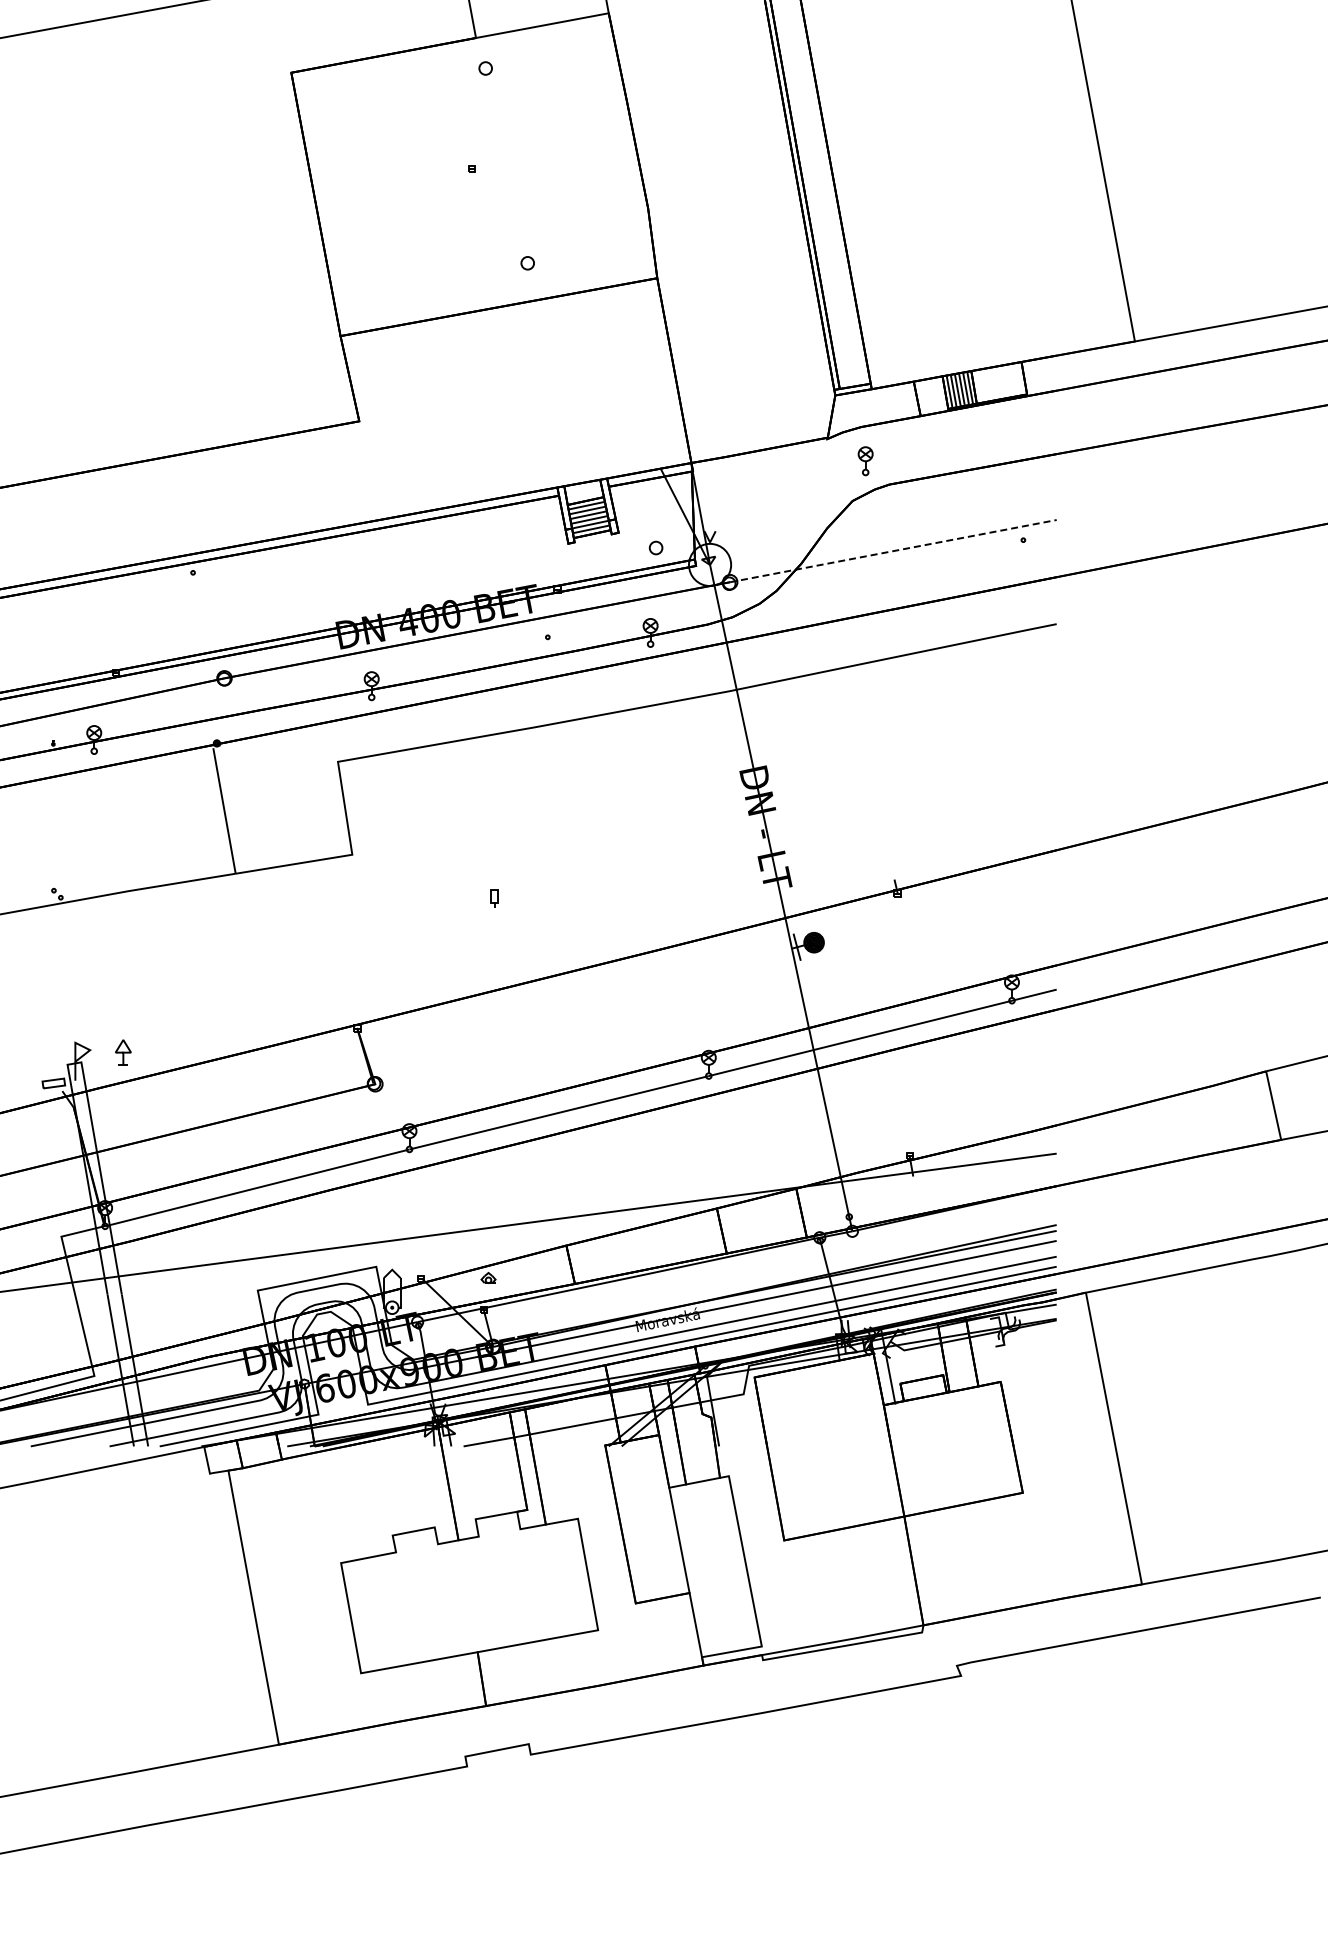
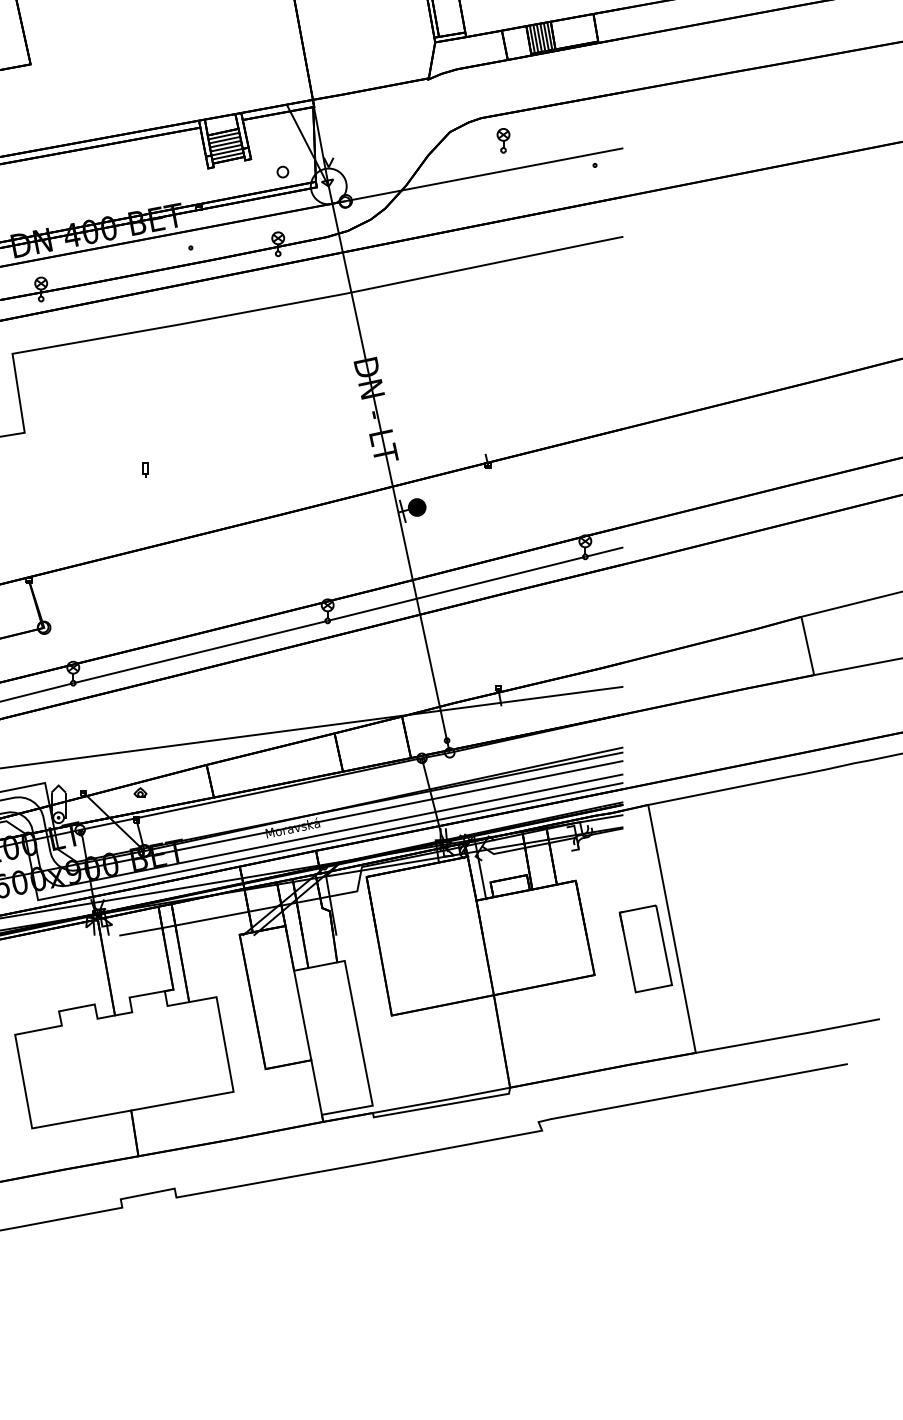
part: (865, 461) -> (503, 141), moved
line: (893, 551) -> (484, 175), dashed -> solid
part: (1082, 1462) -> (645, 949), added

